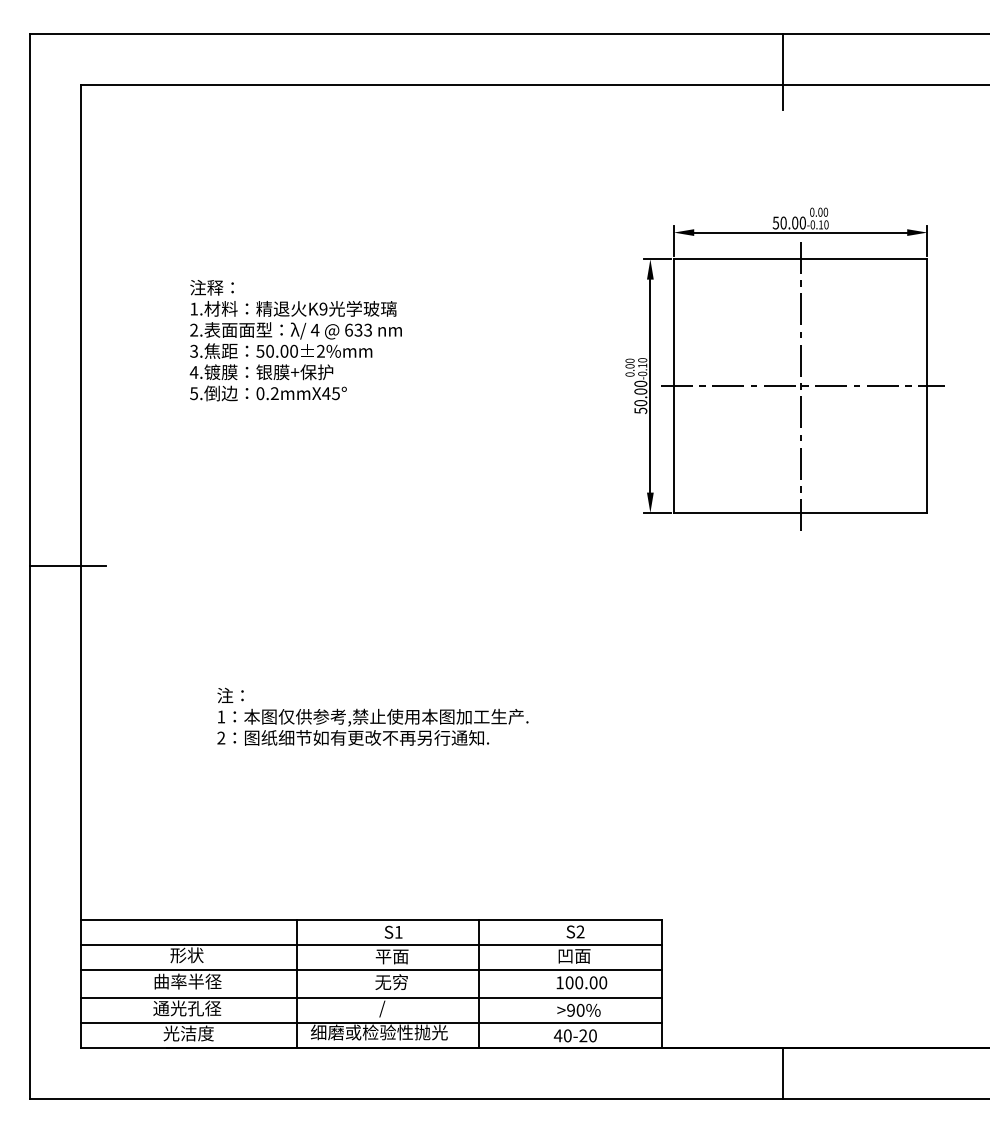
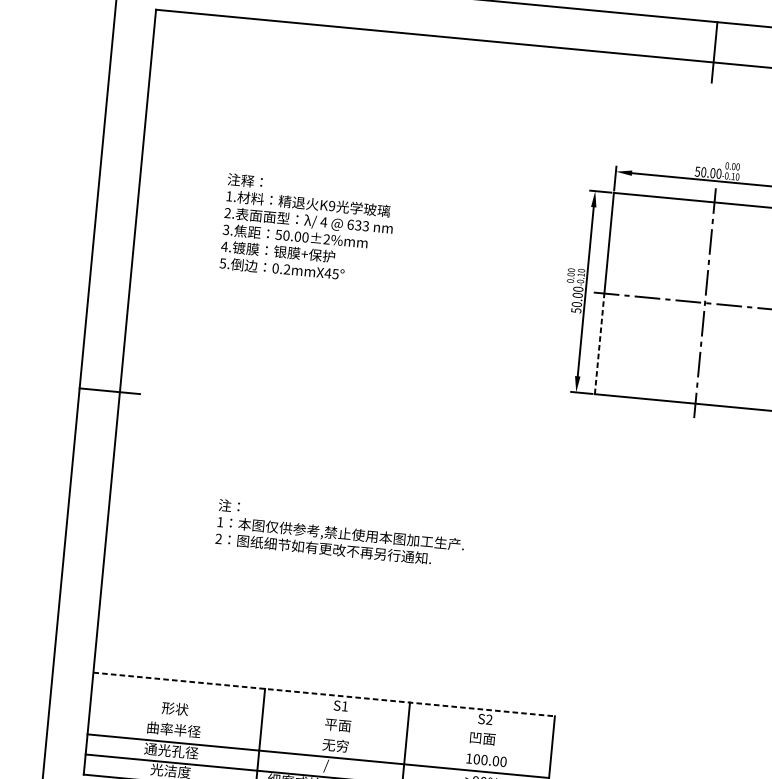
line: (673, 449) -> (599, 343), solid -> dashed
line: (371, 919) -> (324, 694), solid -> dashed
line: (371, 945) -> (322, 714), removed
line: (371, 970) -> (320, 734), removed

